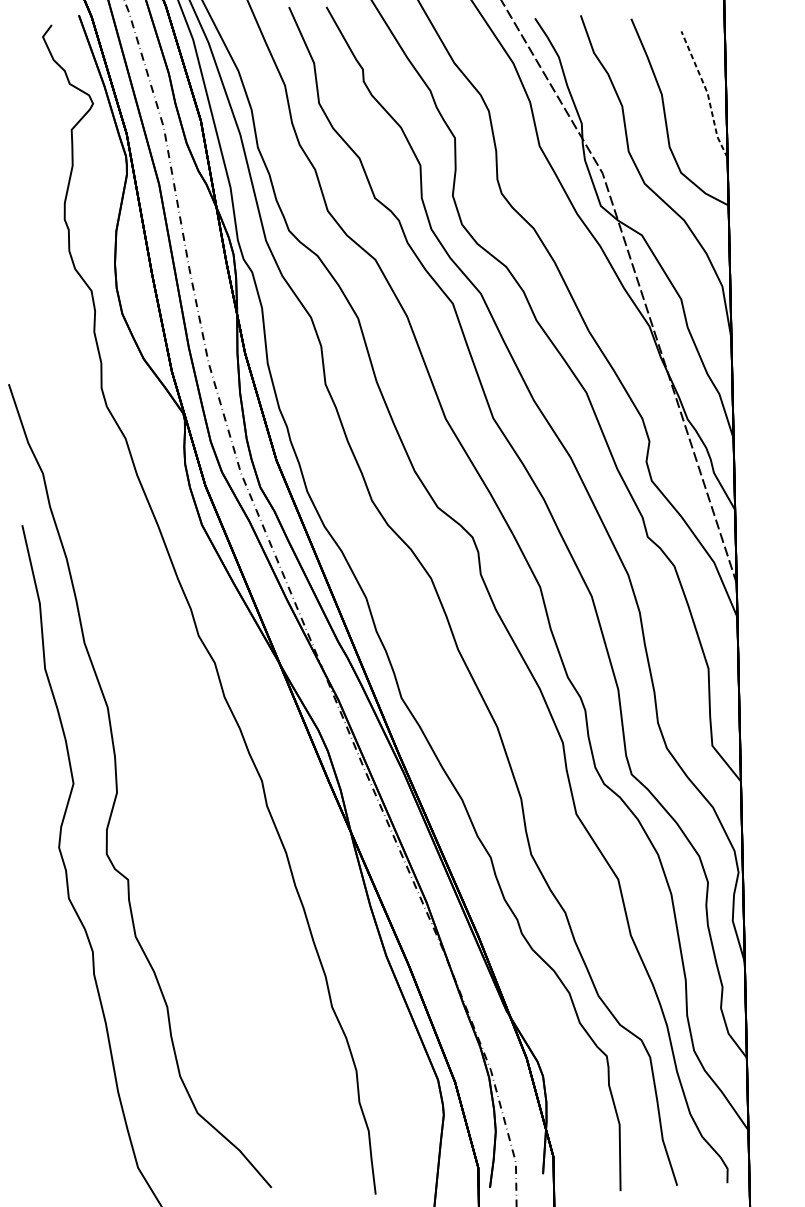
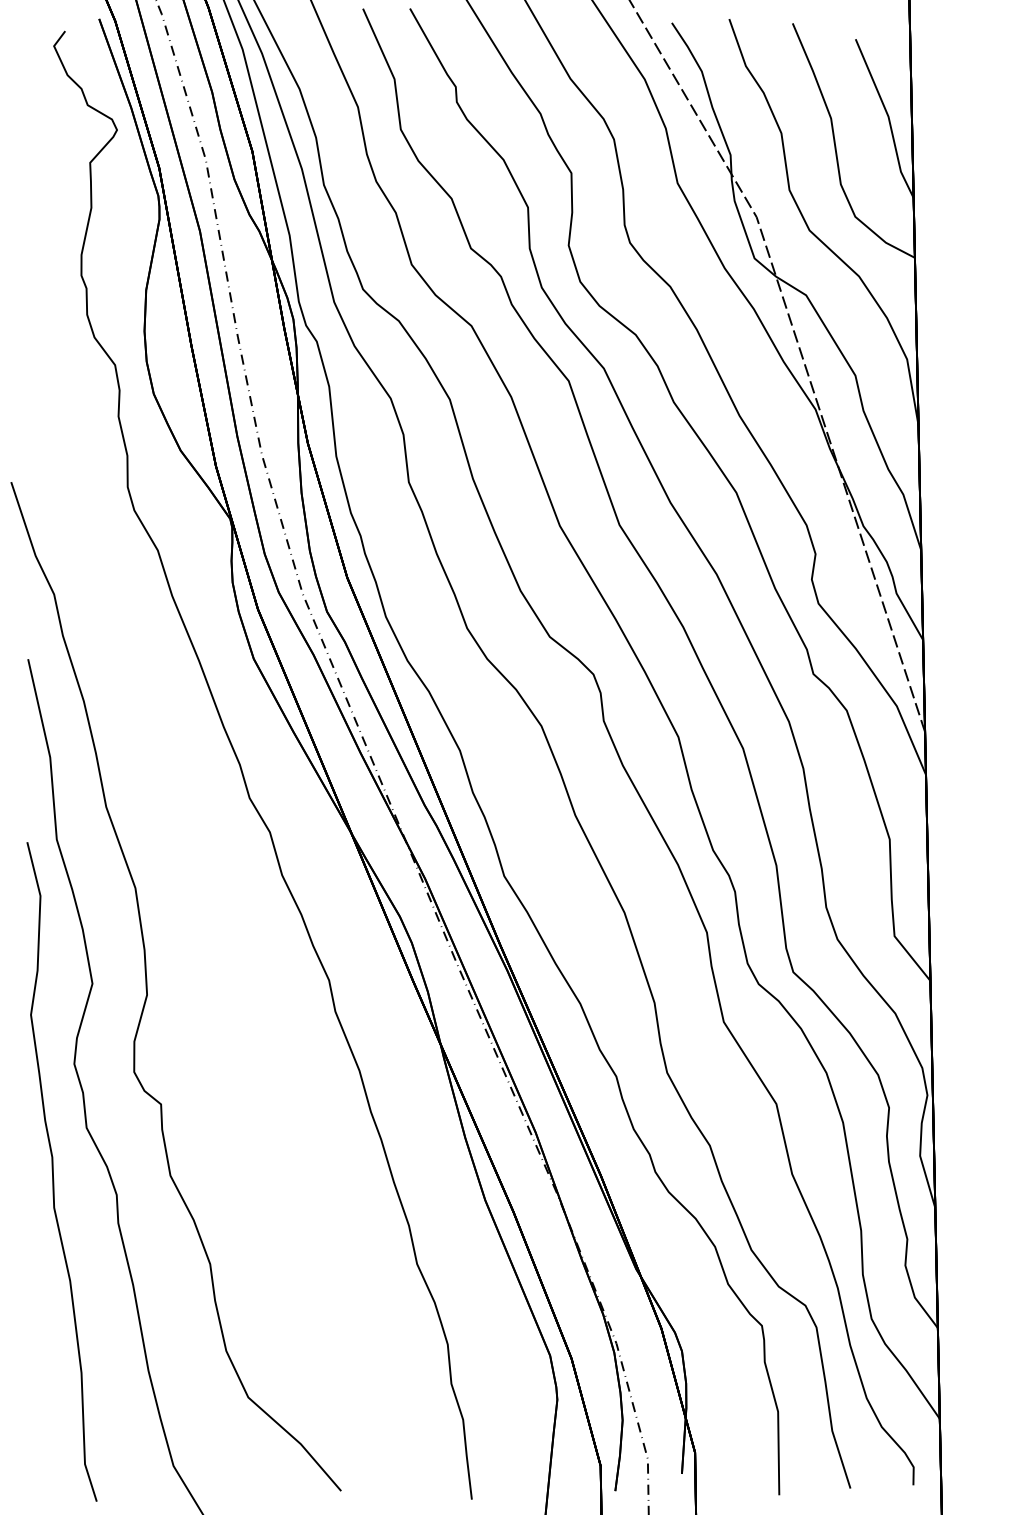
line: (707, 93) -> (888, 117), dashed -> solid
curve: (42, 933) -> (53, 1171), added

